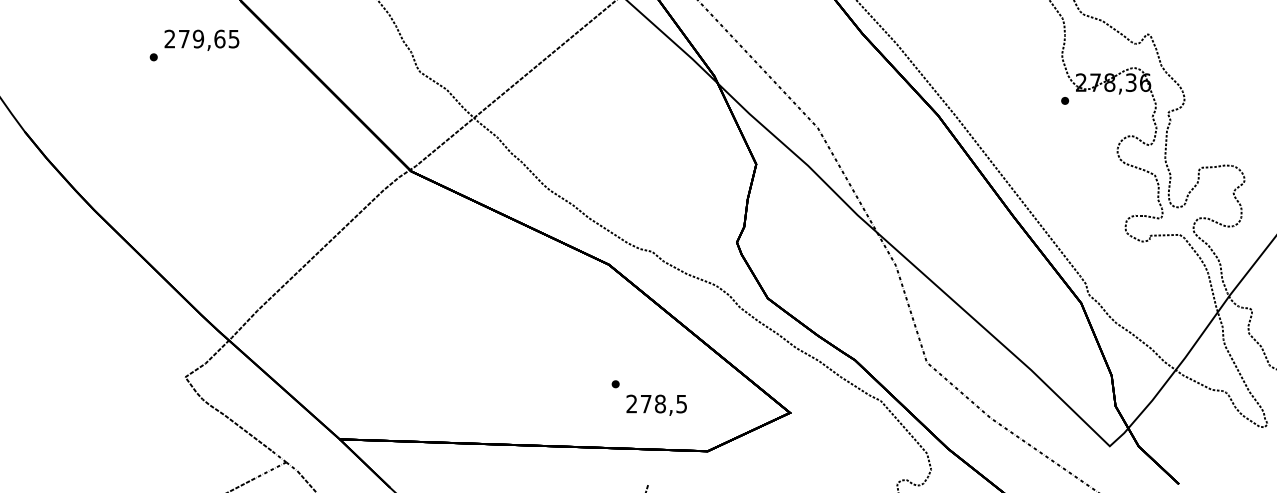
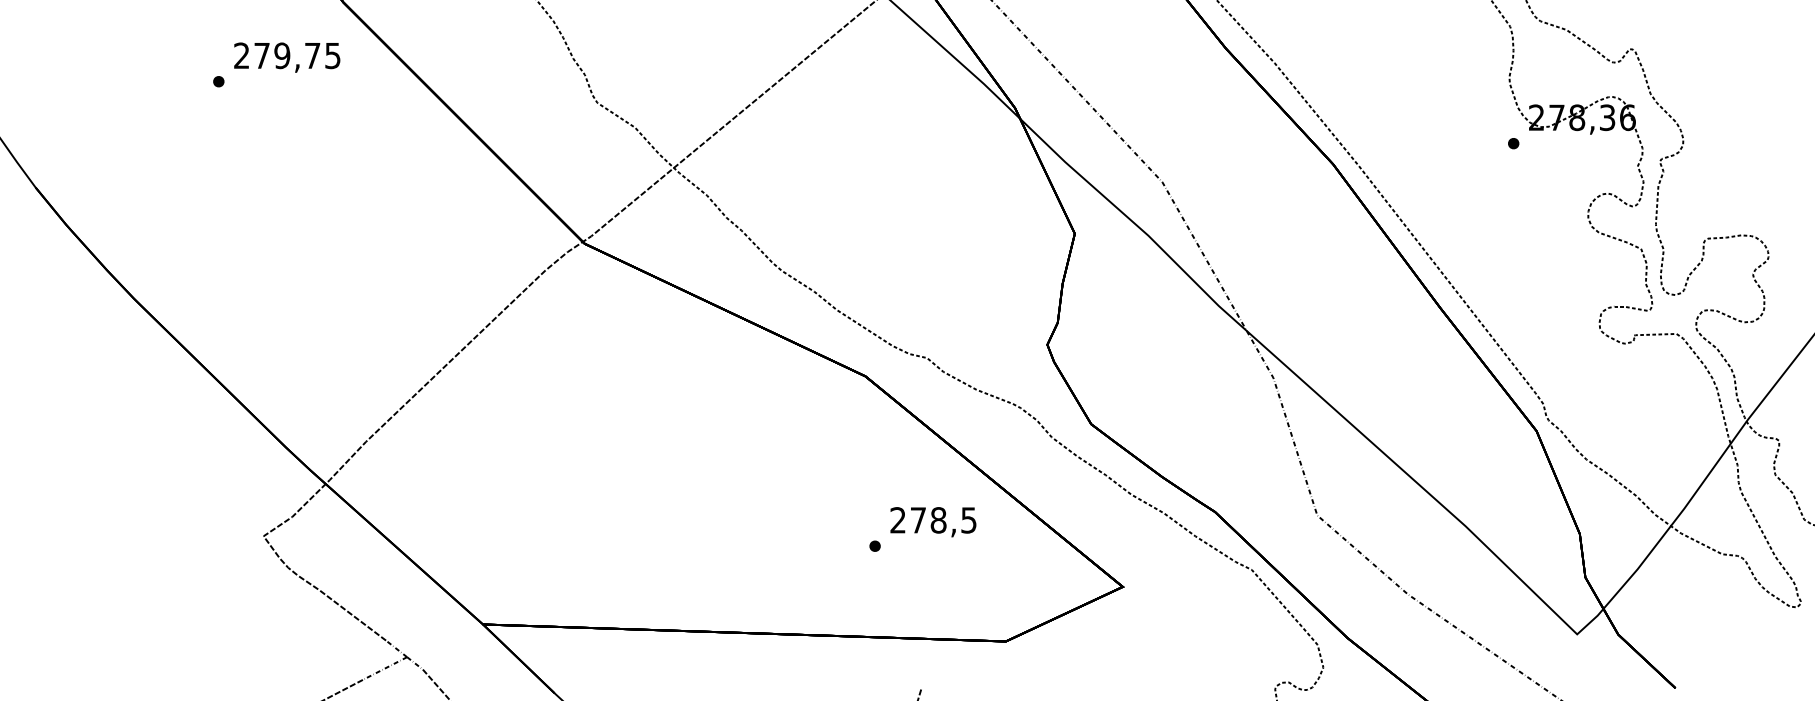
text: (219, 38) -> (312, 55), 279,65 -> 279,75
text: (656, 405) -> (933, 522), moved

